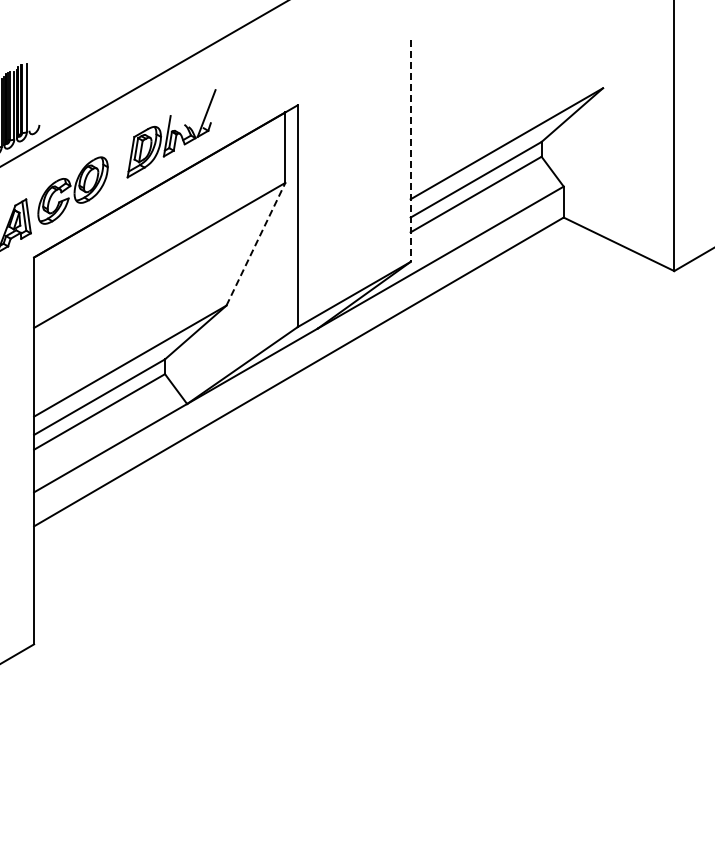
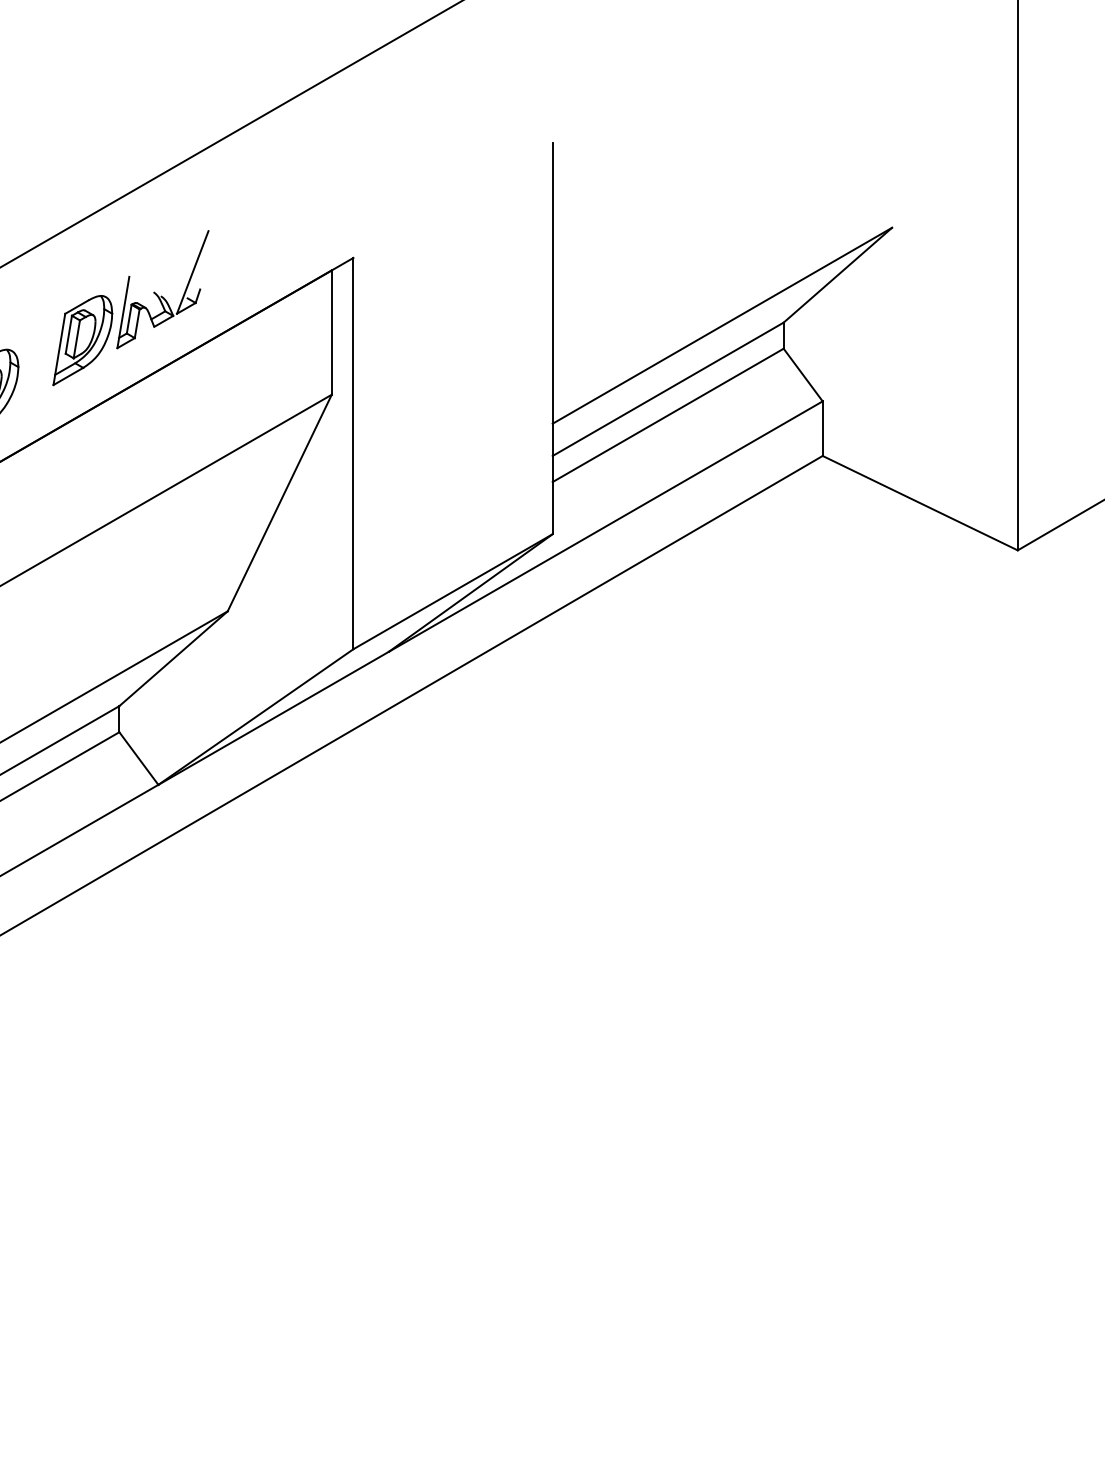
line: (410, 151) -> (552, 339), dashed -> solid
line: (256, 243) -> (280, 501), dashed -> solid

